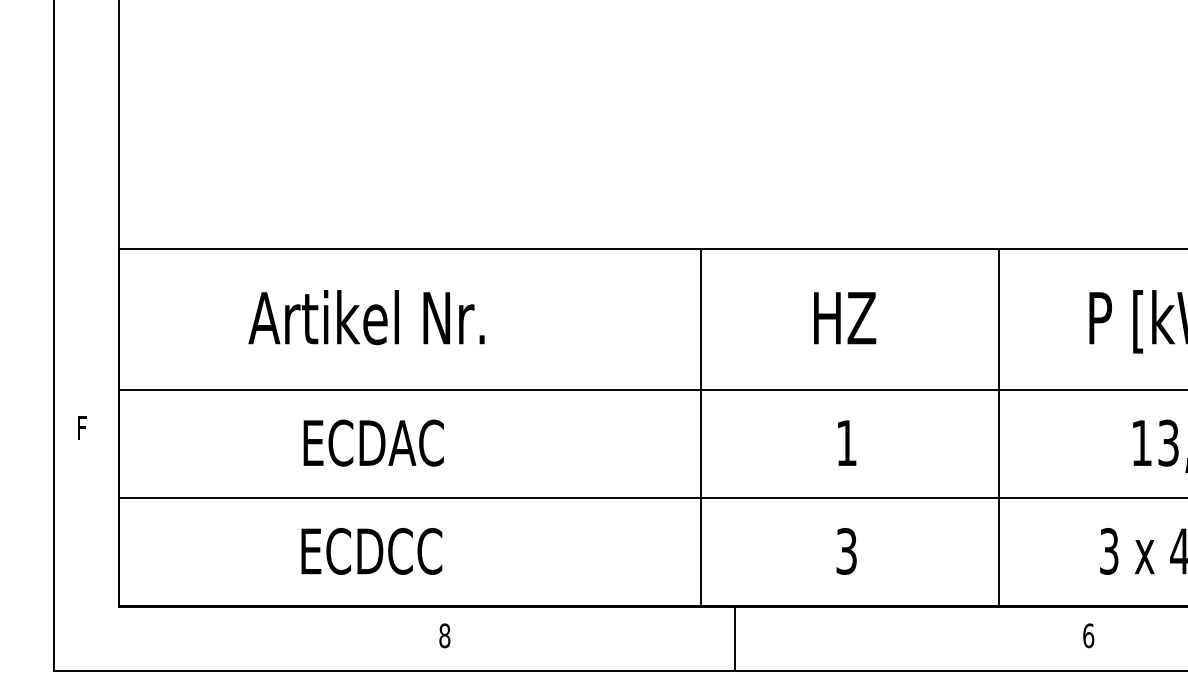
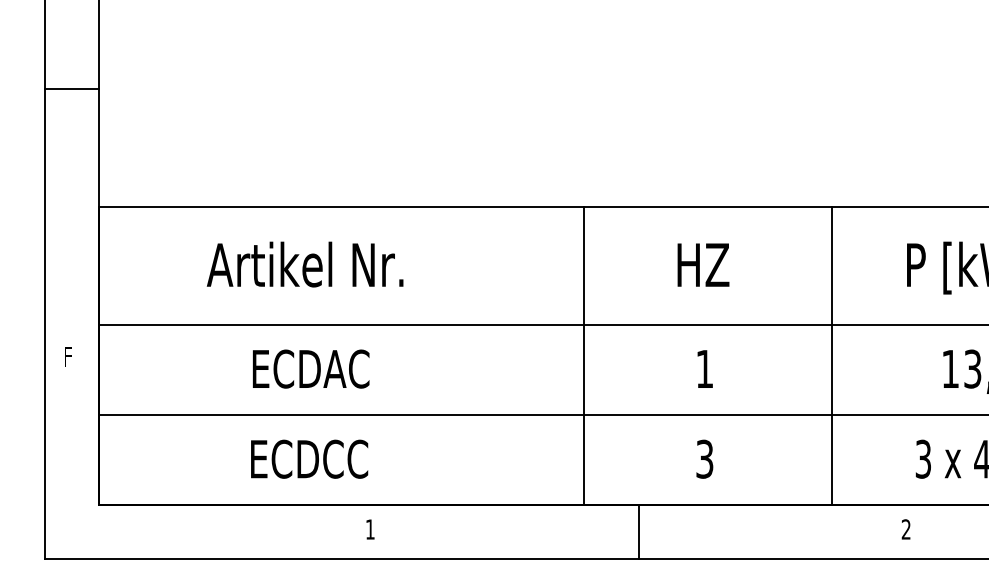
line: (85, 106) -> (71, 88), added
text: (443, 635) -> (369, 529), 8 -> 1
text: (1087, 635) -> (905, 529), 6 -> 2
line: (735, 639) -> (639, 532), moved

